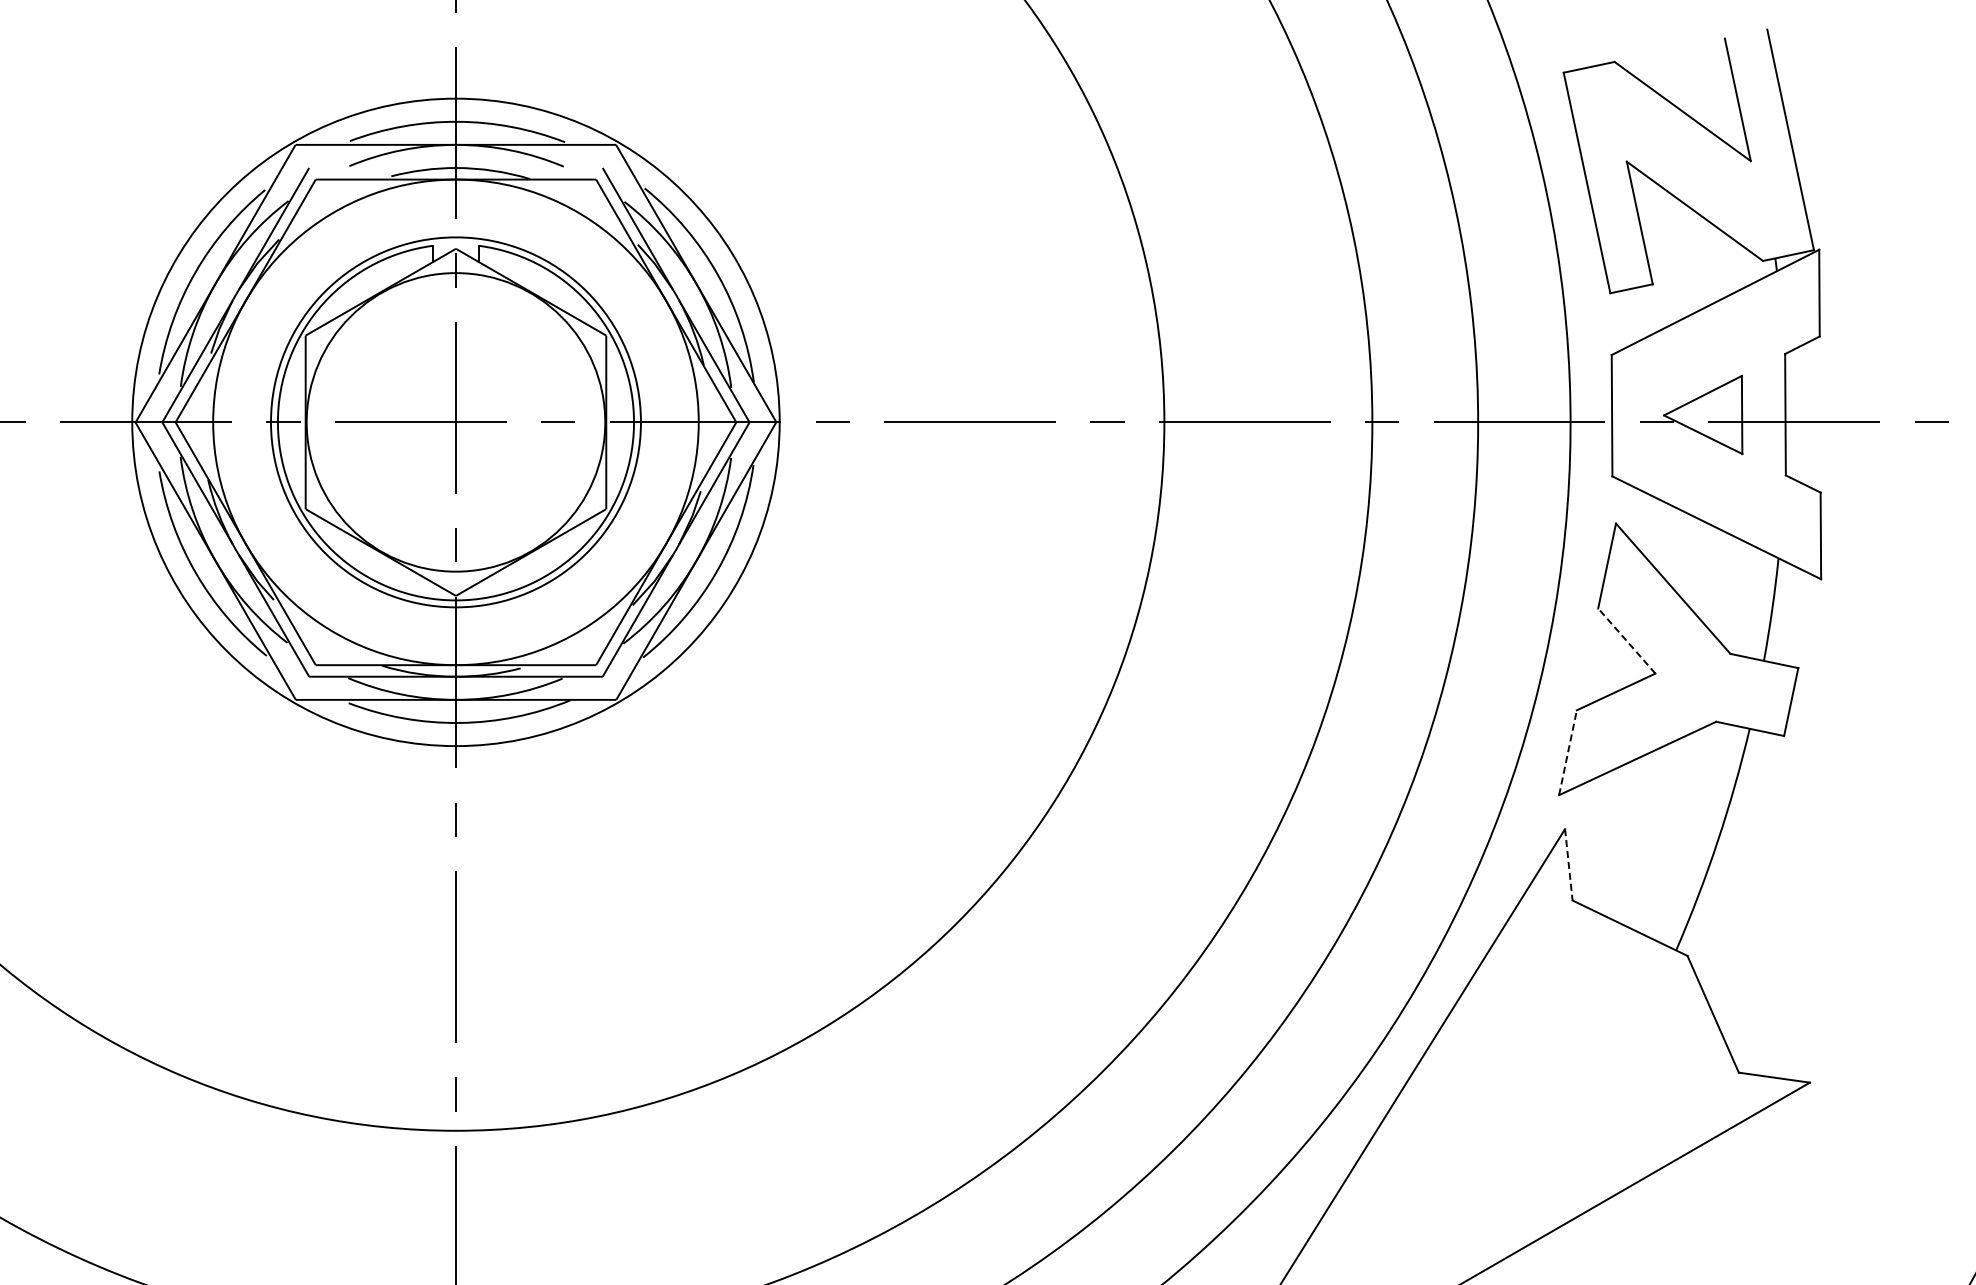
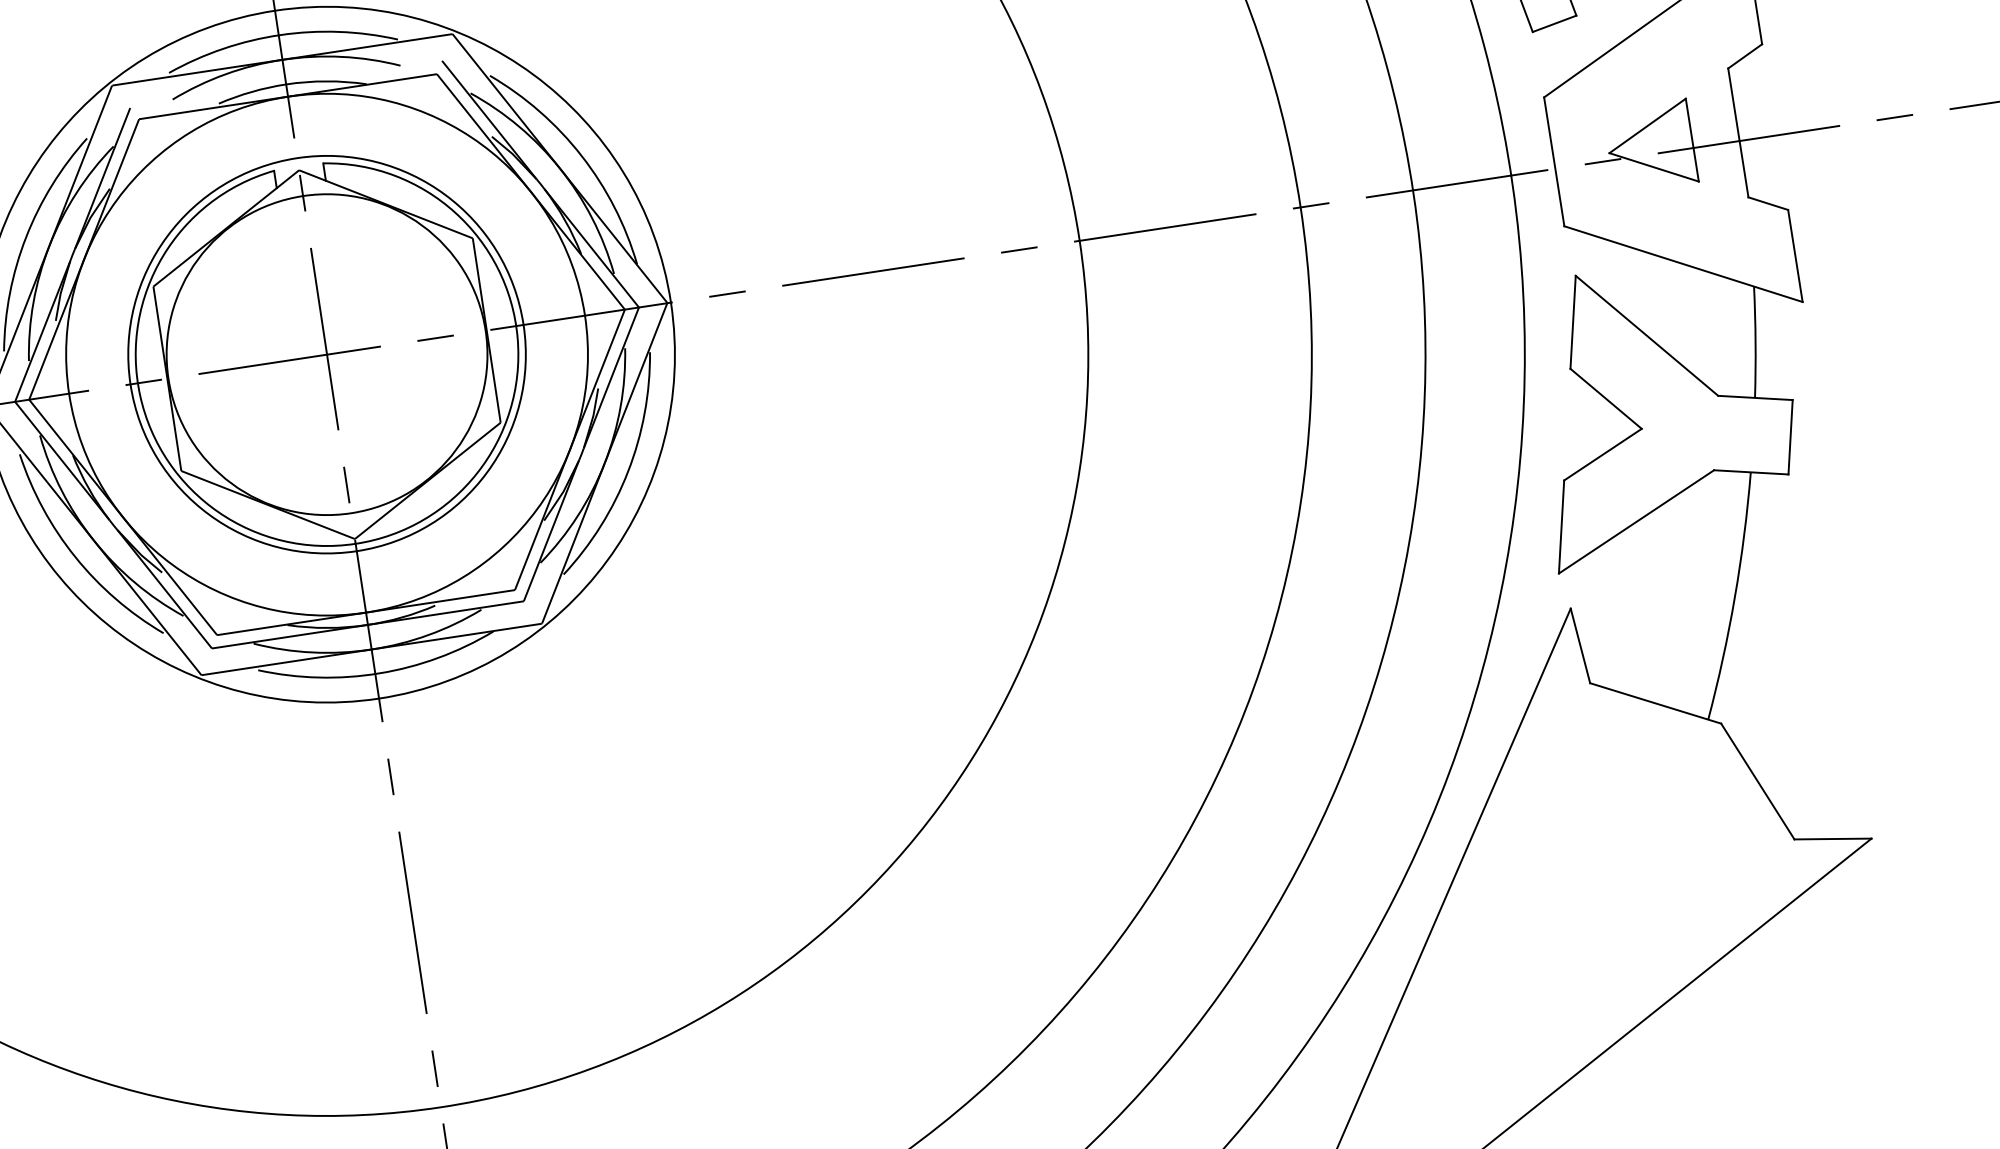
line: (1626, 640) -> (1605, 398), dashed -> solid
line: (1568, 752) -> (1562, 526), dashed -> solid
line: (1568, 864) -> (1580, 645), dashed -> solid

